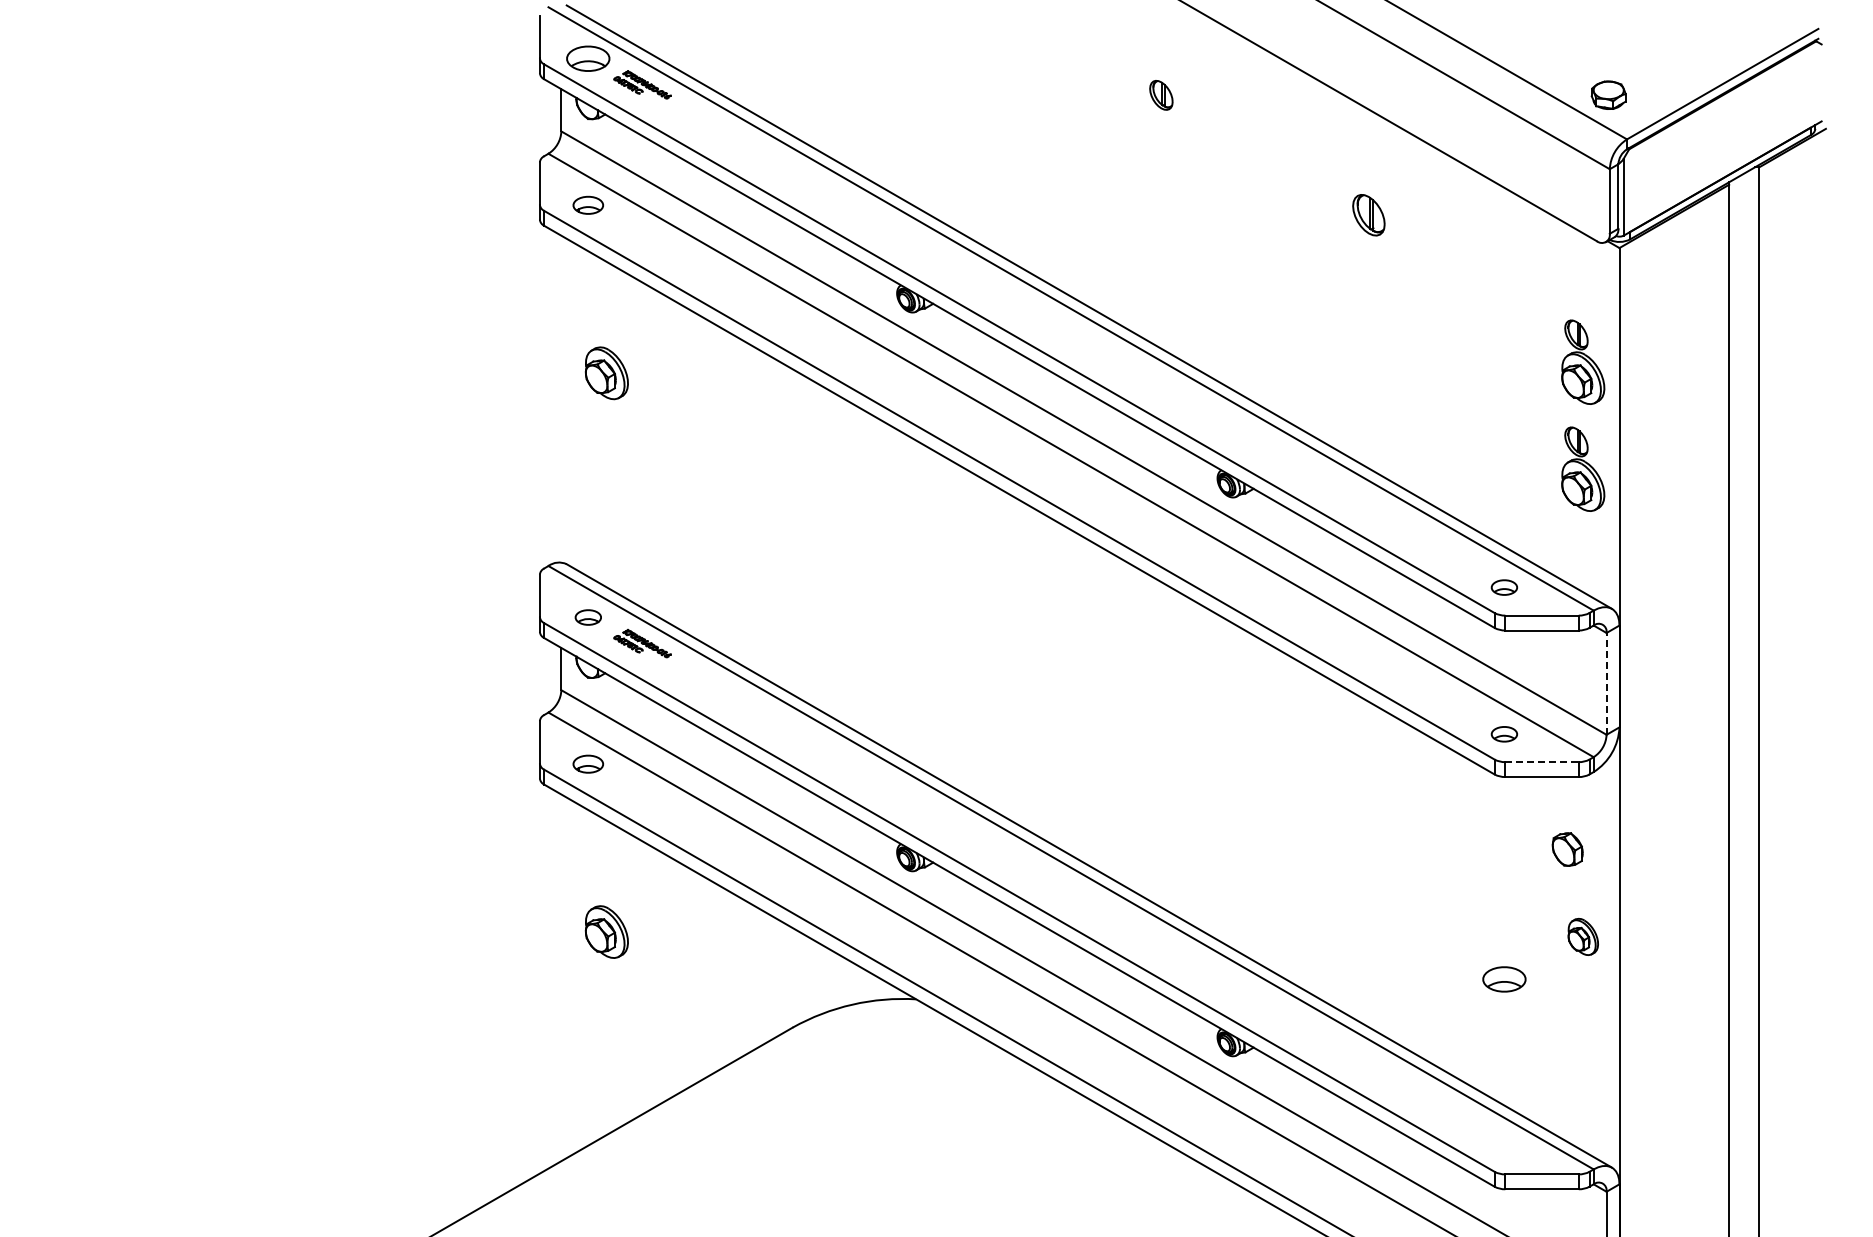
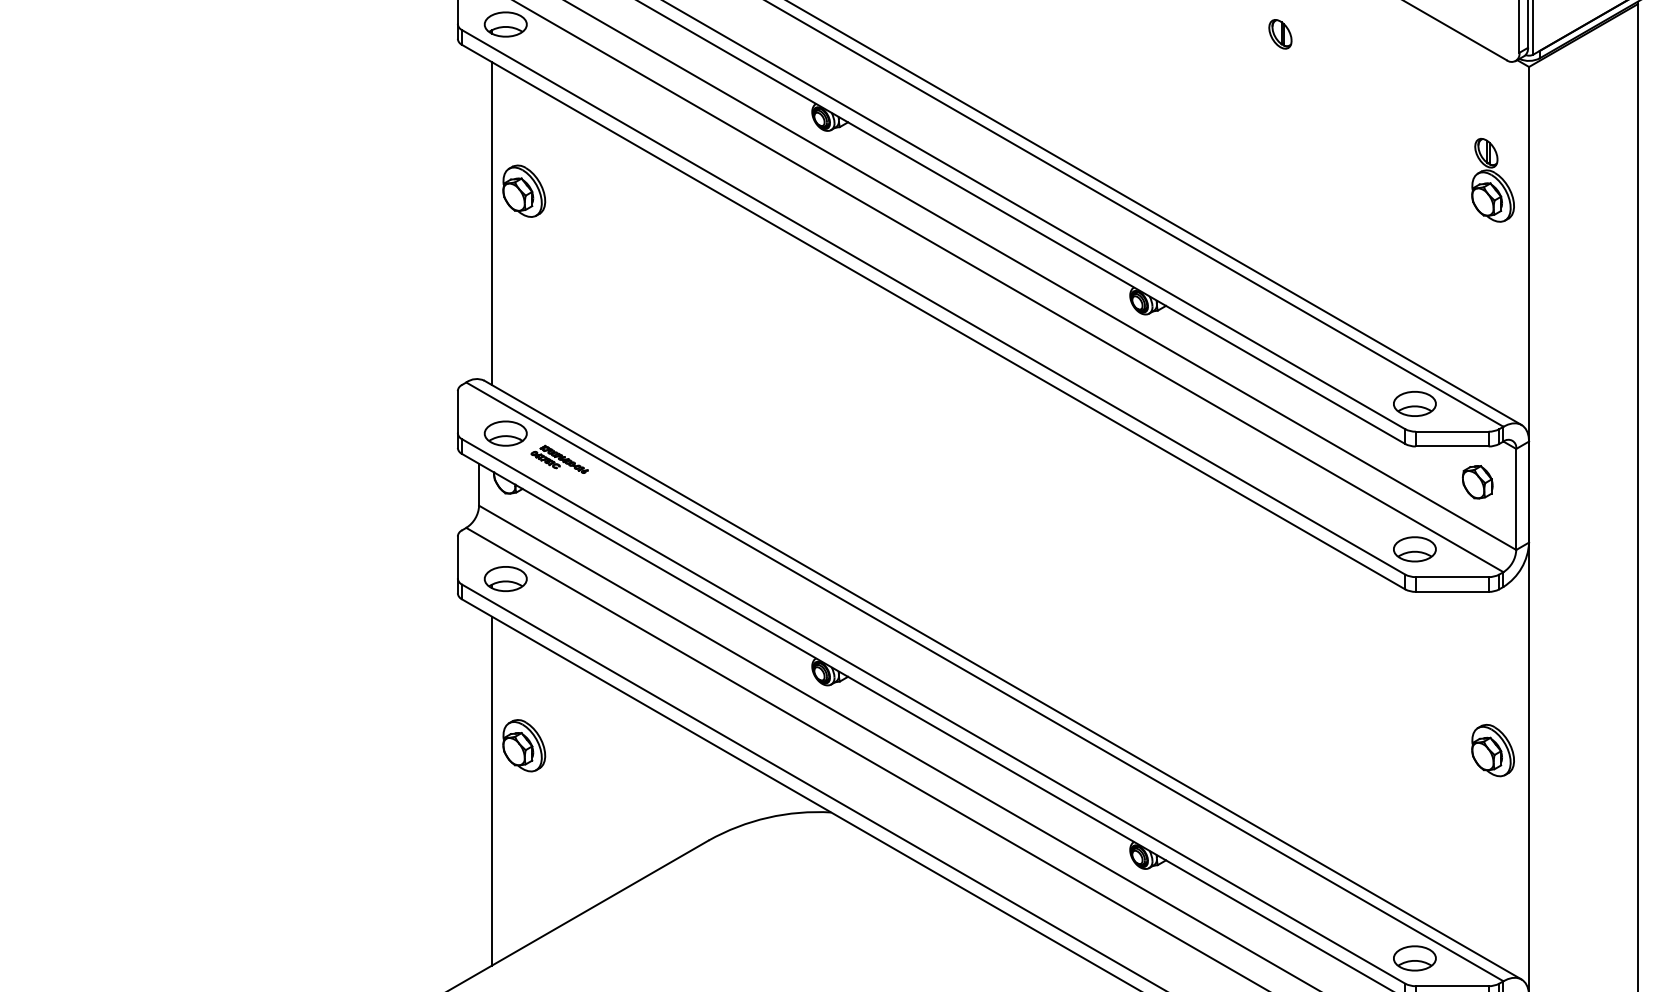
part: (588, 205) -> (506, 24), size x1.43
part: (1368, 214) -> (1280, 33), size x0.71
line: (574, 405) -> (492, 223), added
part: (1583, 468) -> (1493, 285), removed
part: (1504, 587) -> (1414, 403), size x1.67
part: (588, 617) -> (506, 433), size x1.67
line: (1606, 683) -> (1516, 499), dashed -> solid
part: (1504, 734) -> (1414, 549), size x1.67
line: (1542, 762) -> (1452, 577), dashed -> solid
part: (588, 764) -> (506, 579), size x1.43
part: (1567, 849) -> (1477, 482), moved
part: (1583, 936) -> (1493, 750), size x1.43
line: (574, 977) -> (492, 790), added
part: (1504, 979) -> (1414, 958), moved

